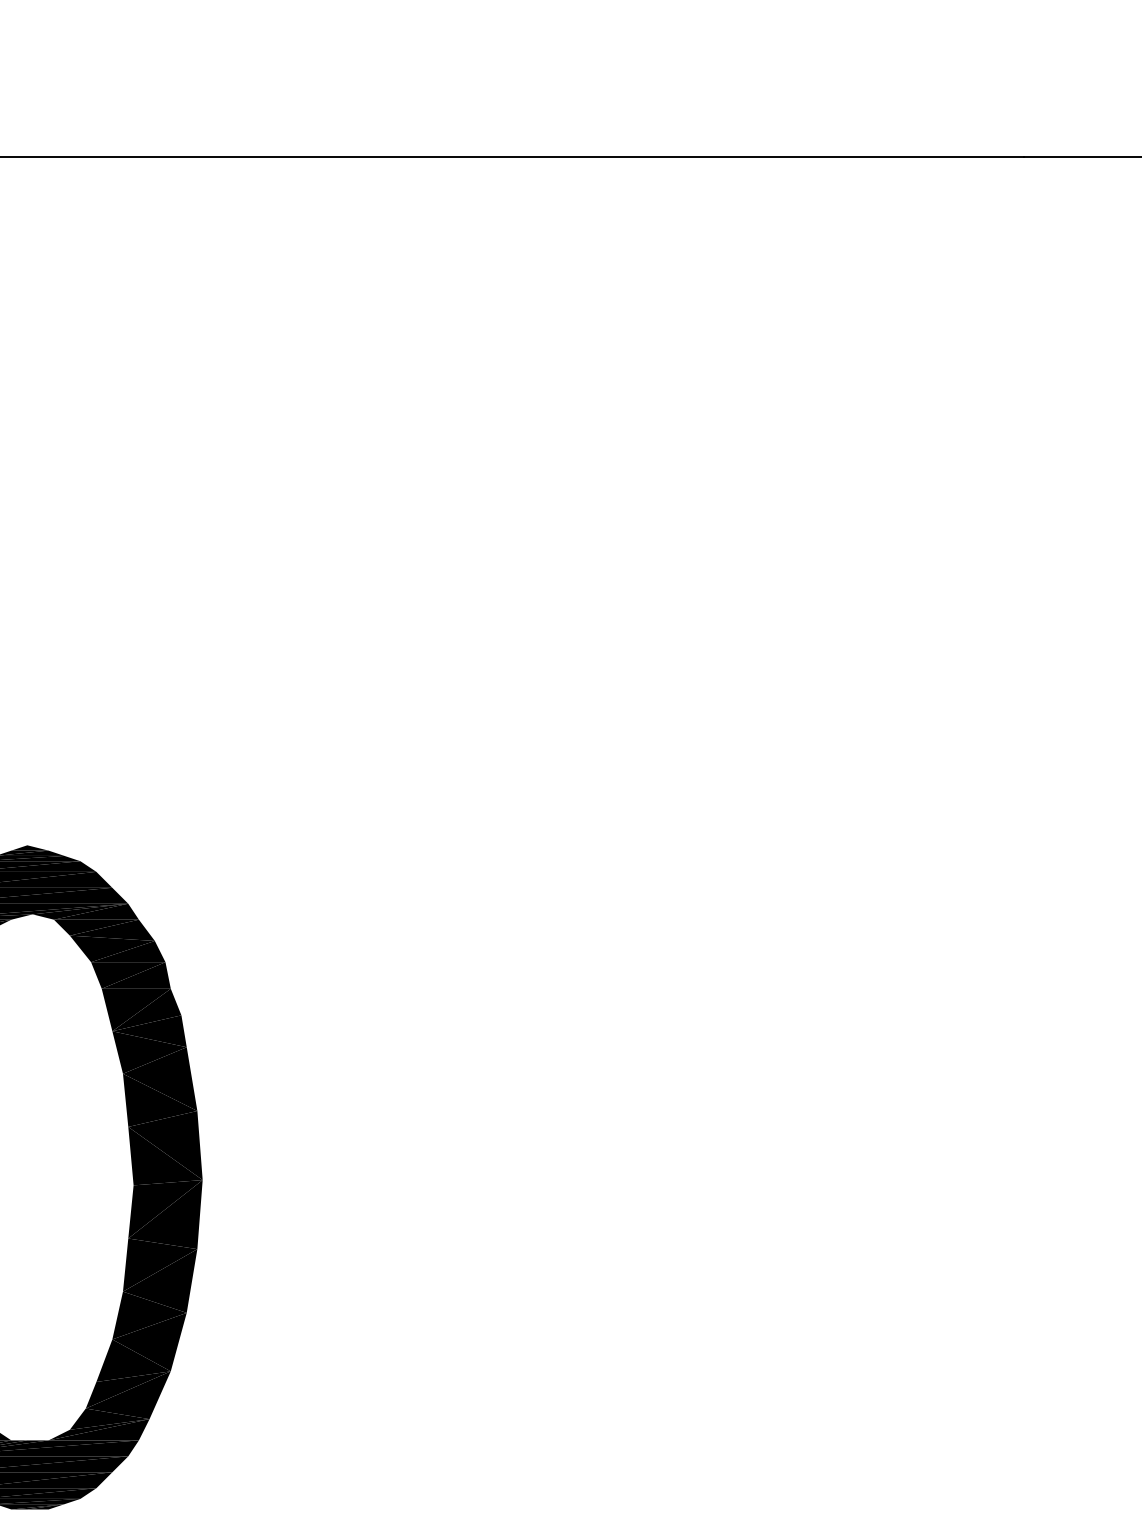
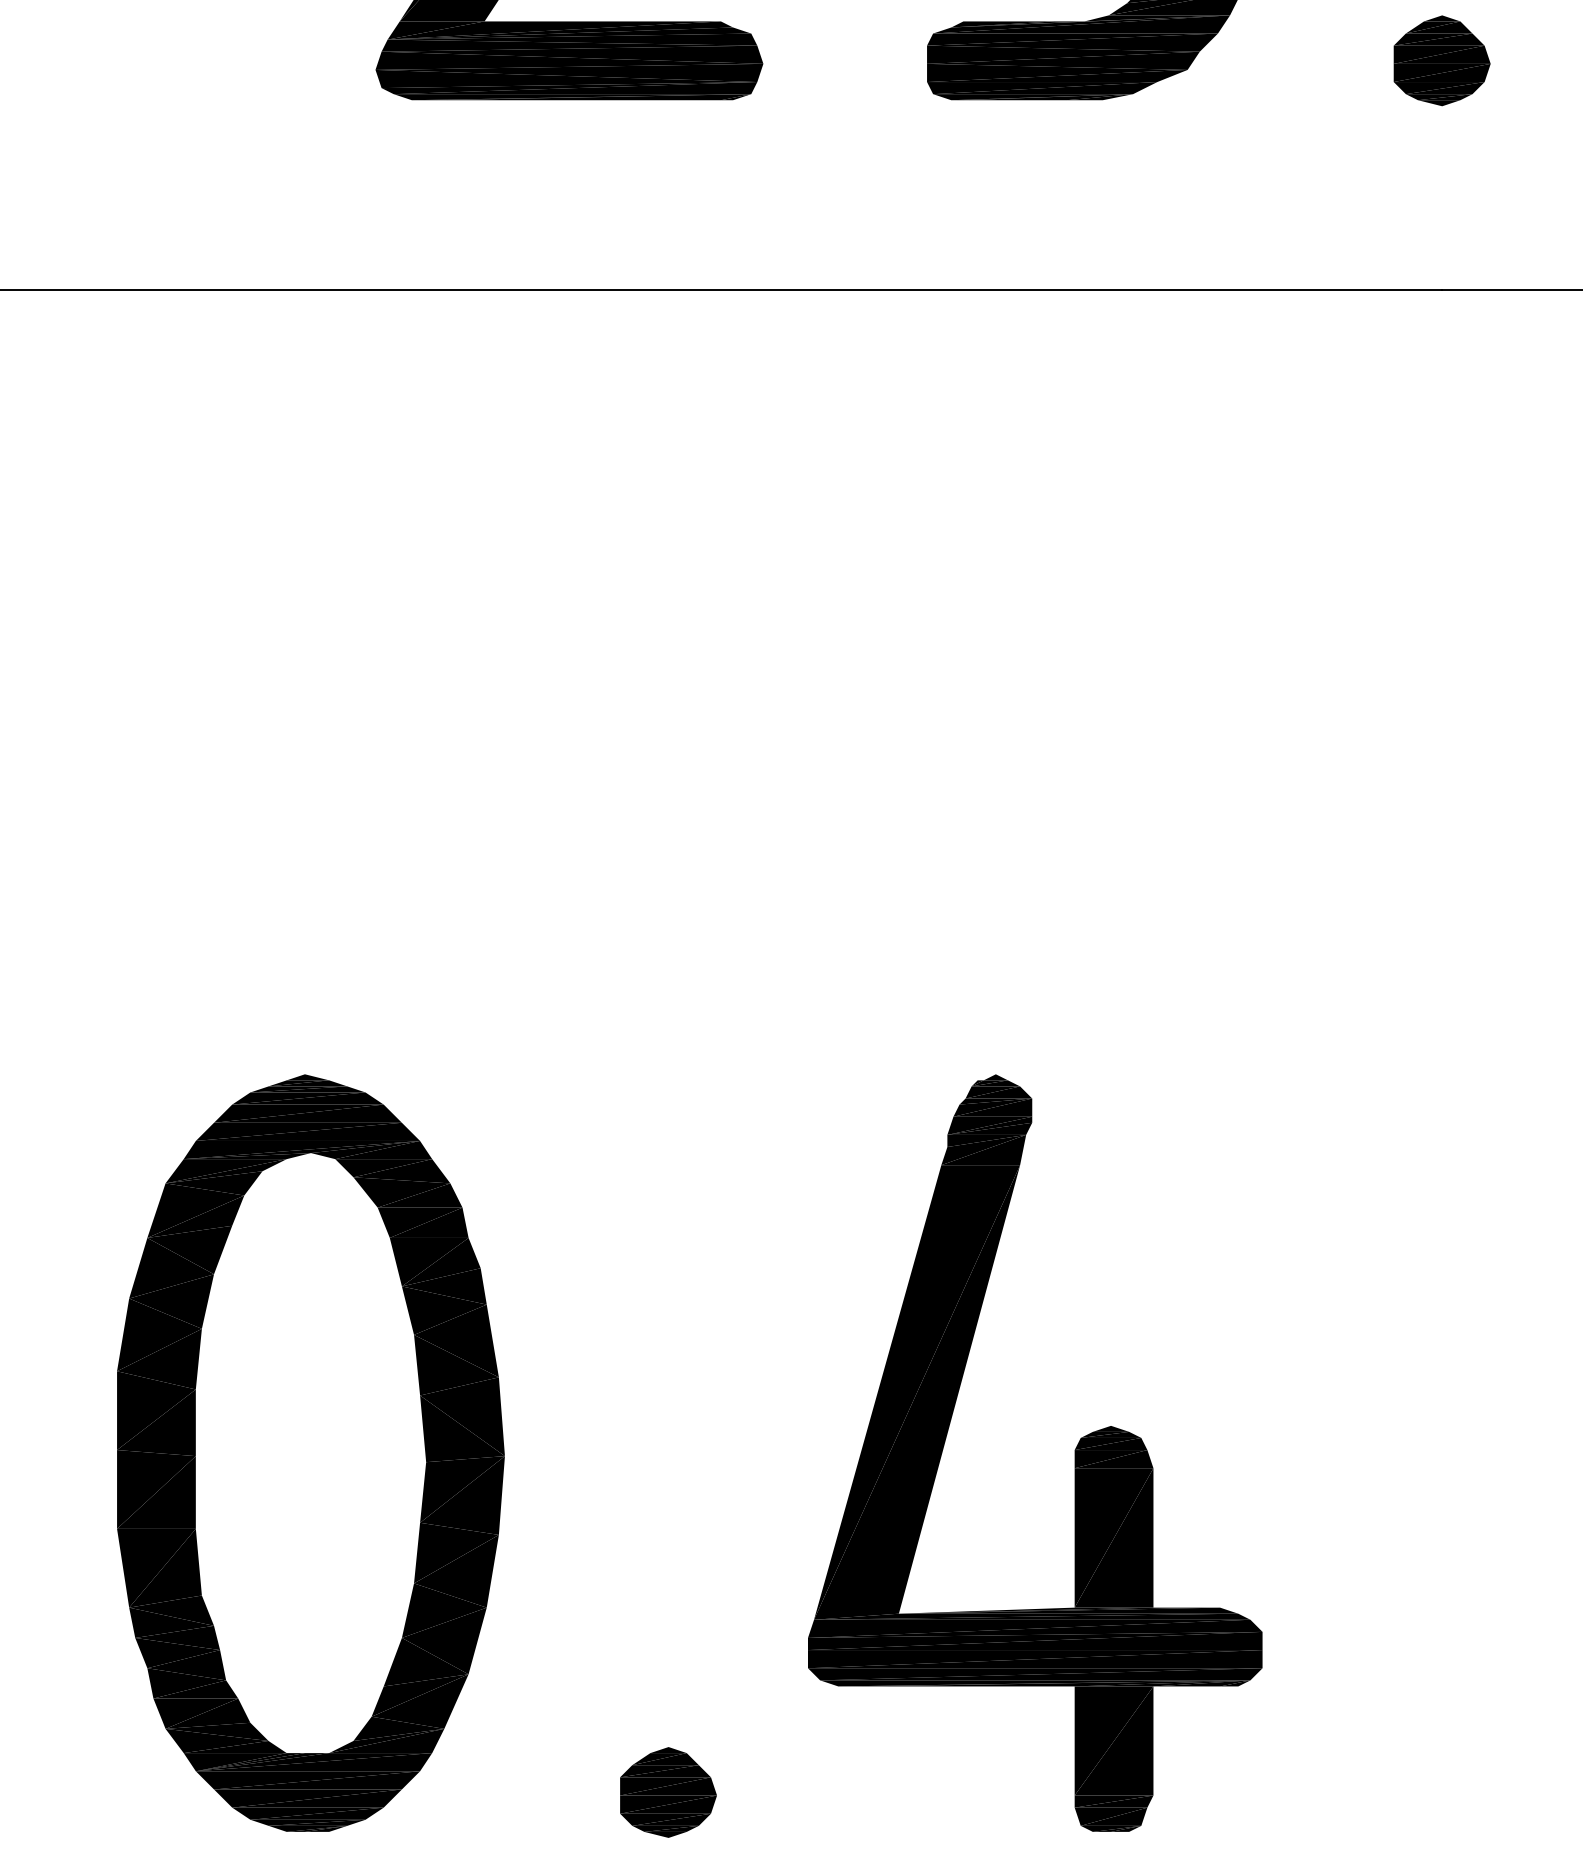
part: (702, 1176) -> (1074, 1452), added
part: (346, 1474) -> (668, 1792), added

